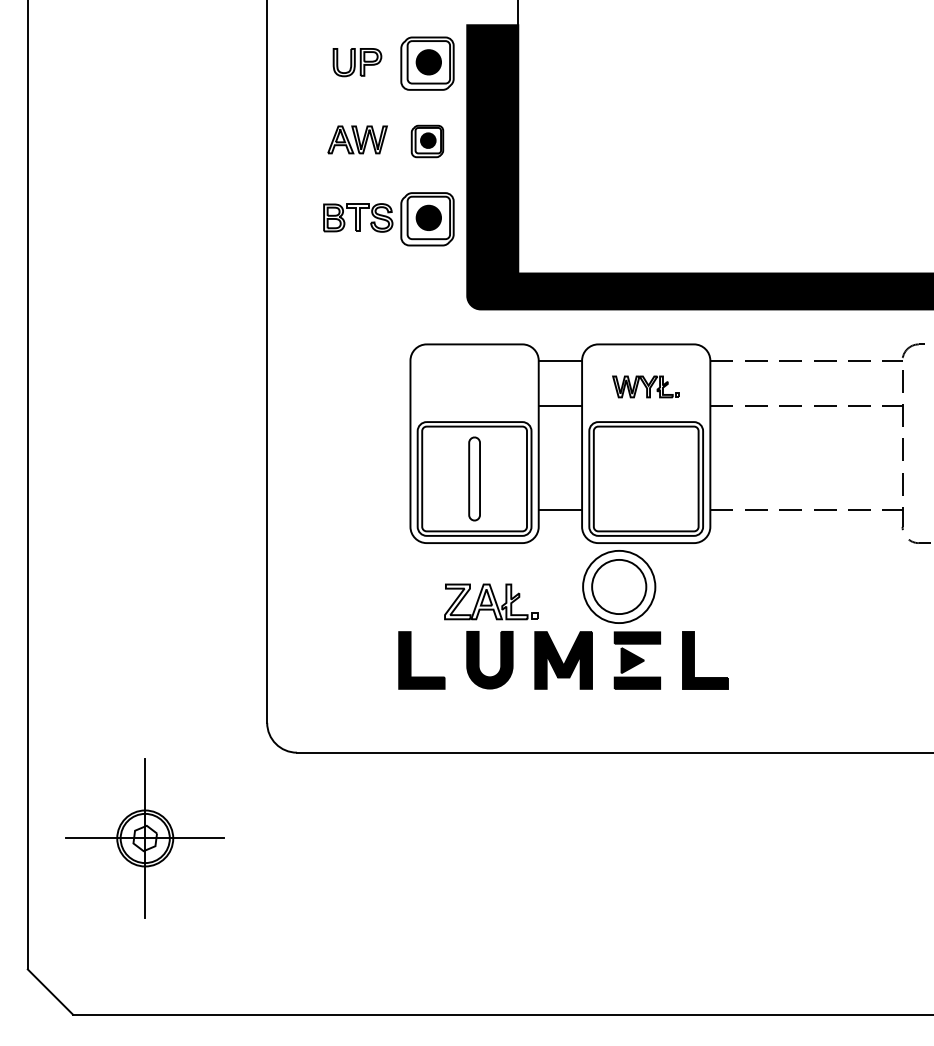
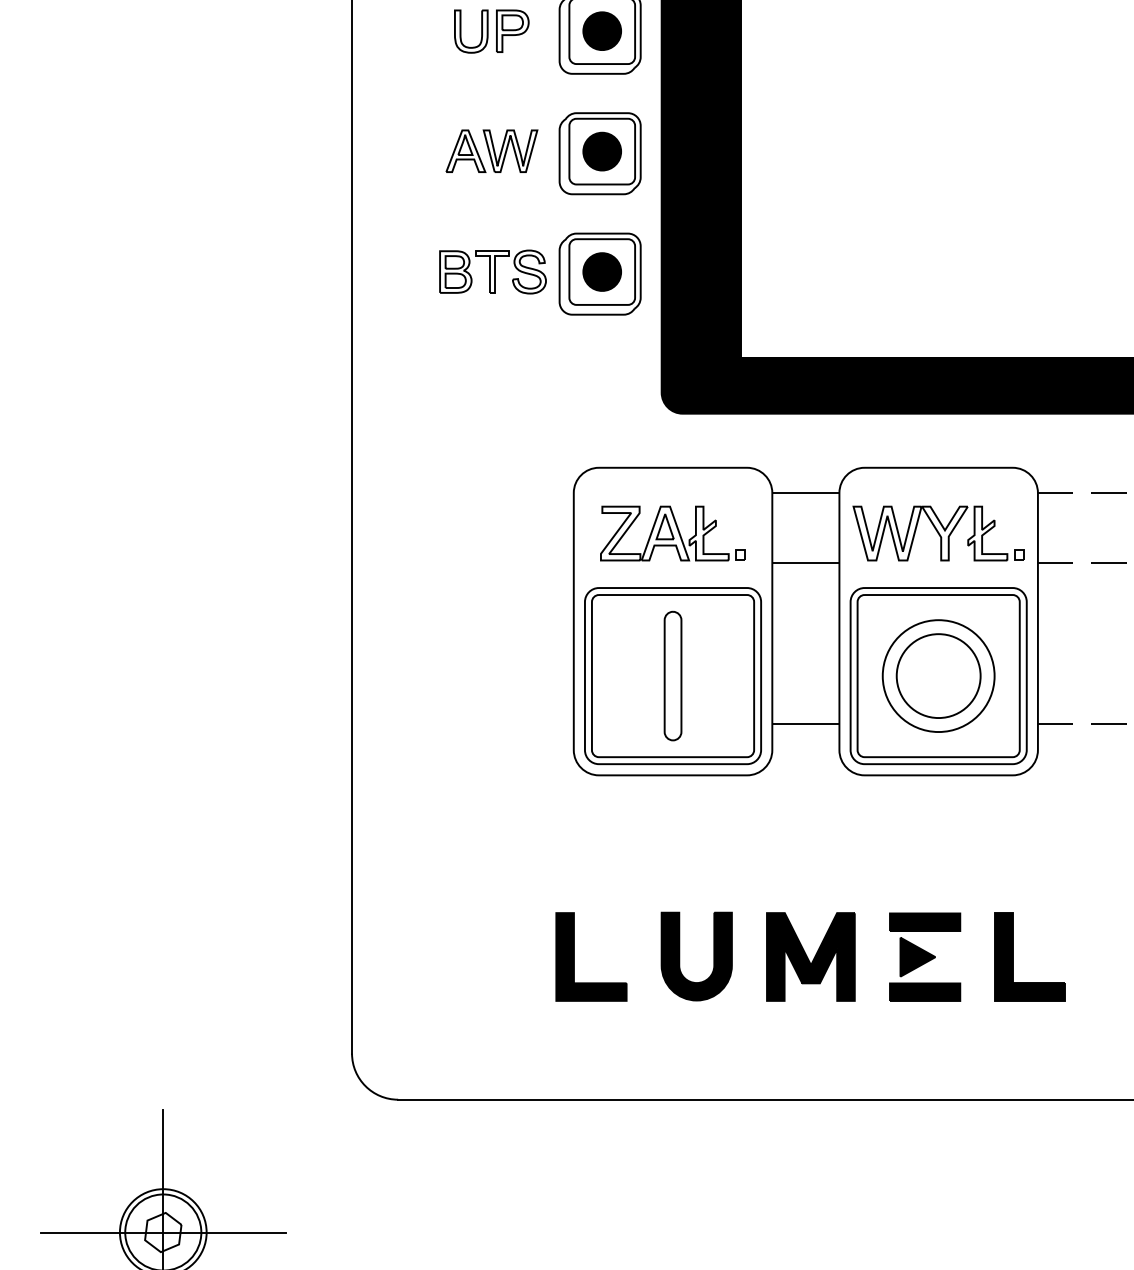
part: (427, 141) -> (600, 153), size x1.67
part: (645, 386) -> (937, 532), size x1.67
part: (619, 586) -> (939, 675), moved
part: (491, 601) -> (672, 532), moved

